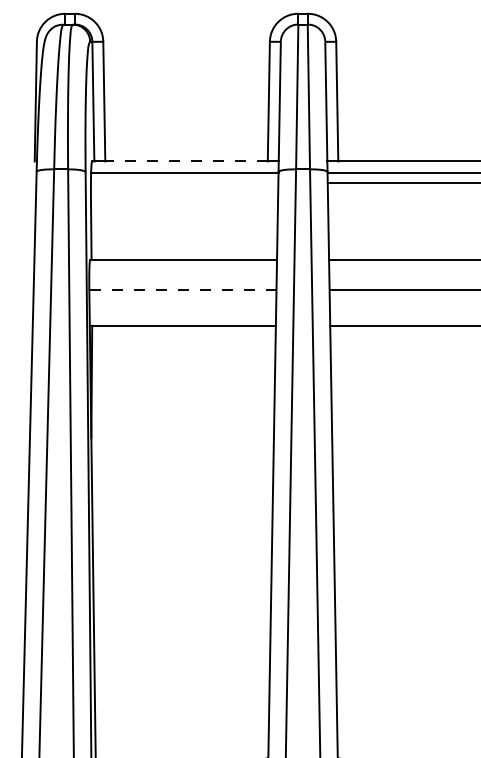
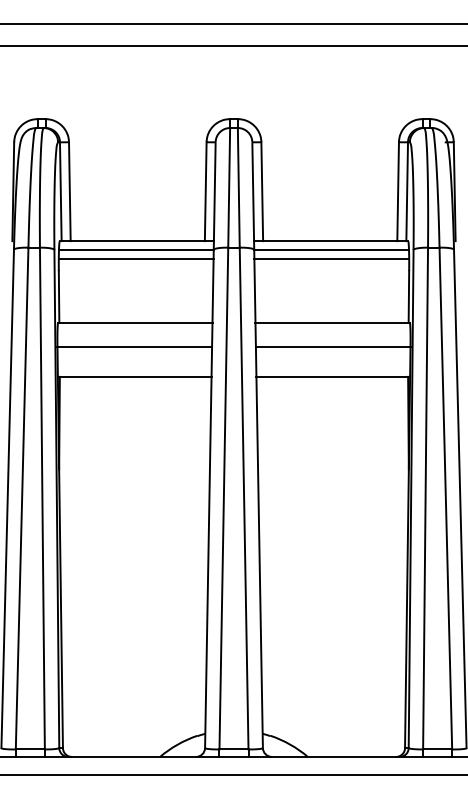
line: (186, 161) -> (137, 241), dashed -> solid
line: (183, 183) -> (135, 259), added
line: (182, 290) -> (134, 347), dashed -> solid

